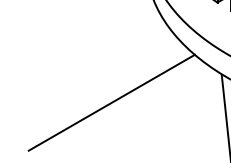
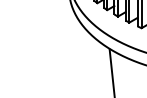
line: (112, 103) -> (50, 64), removed

